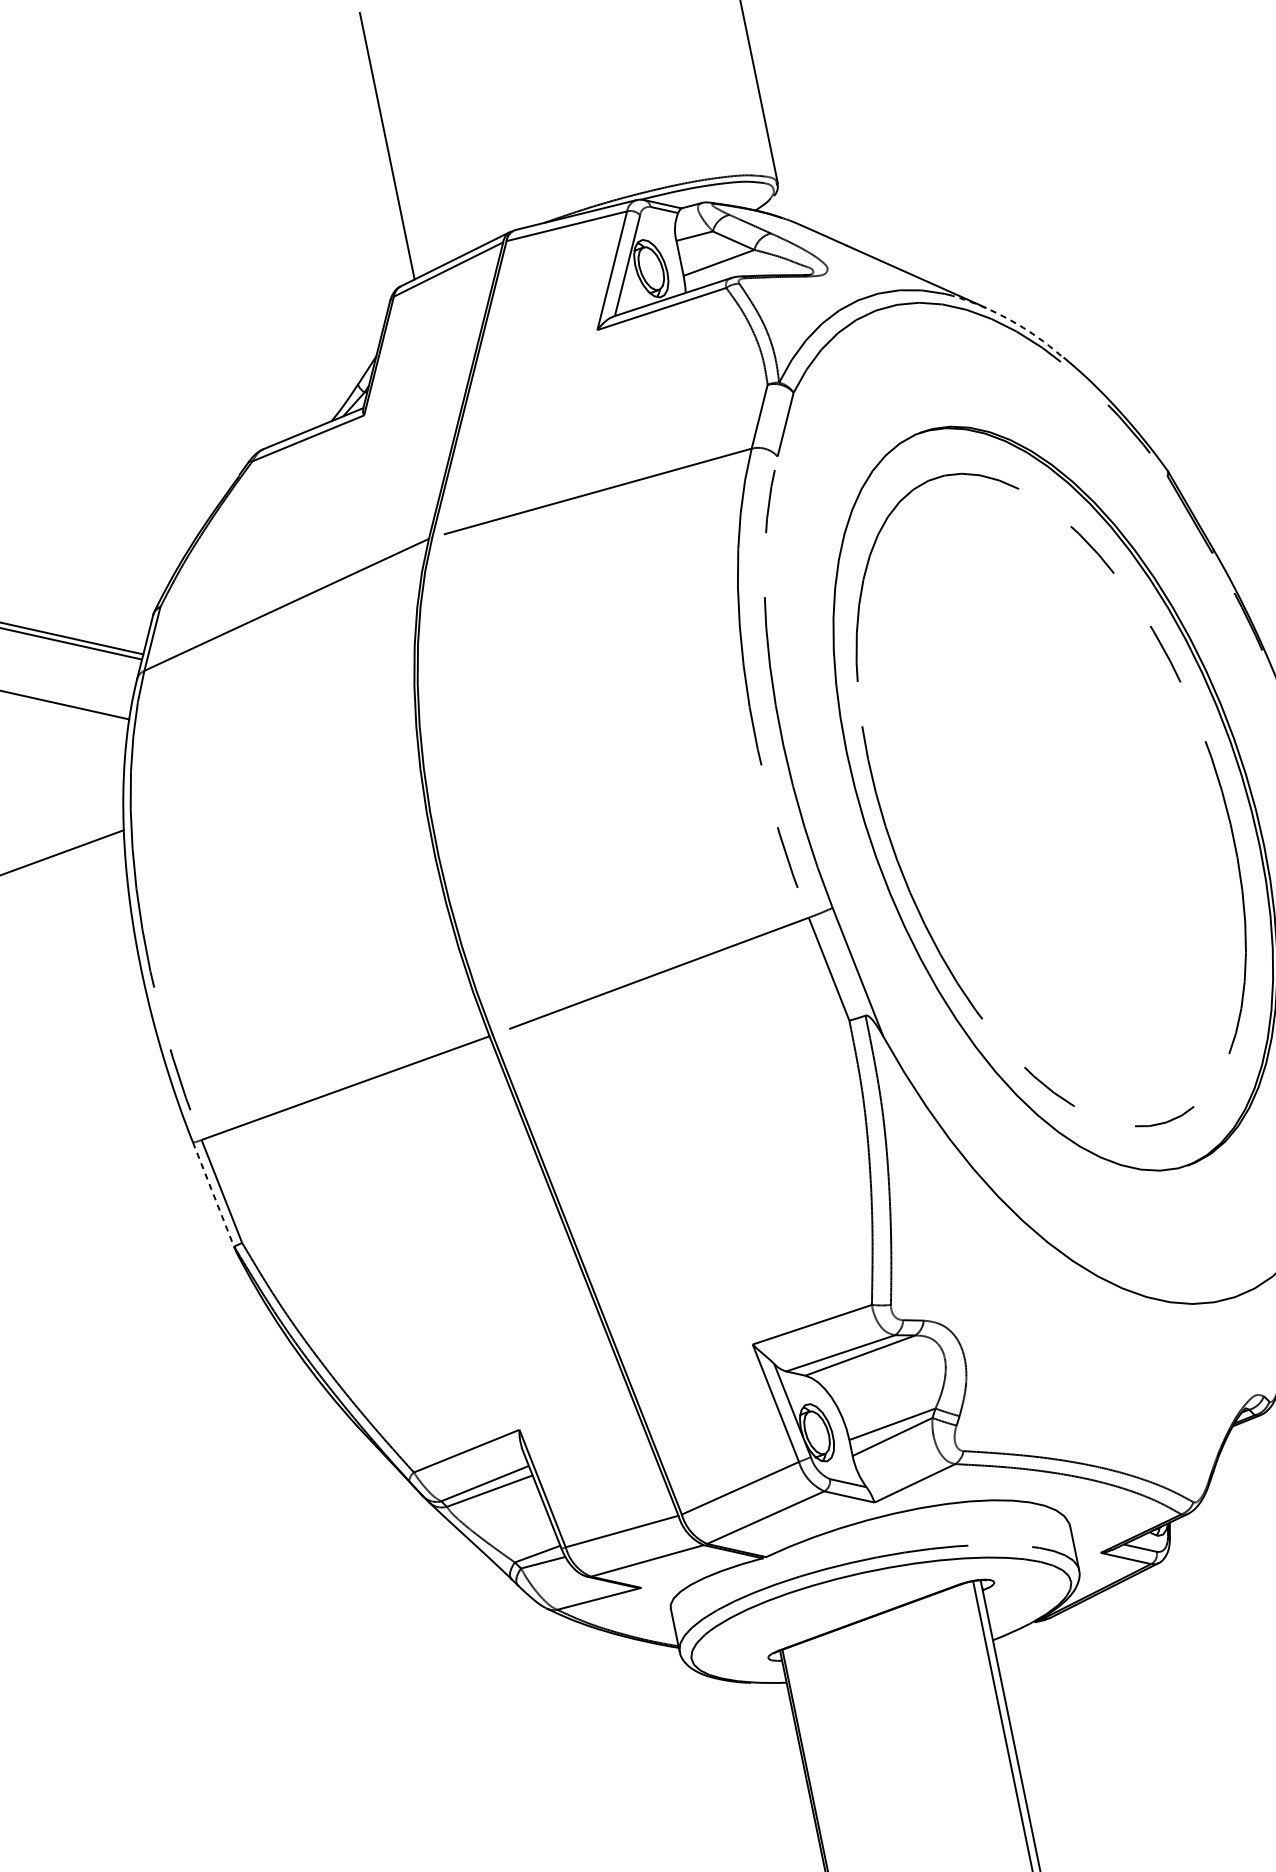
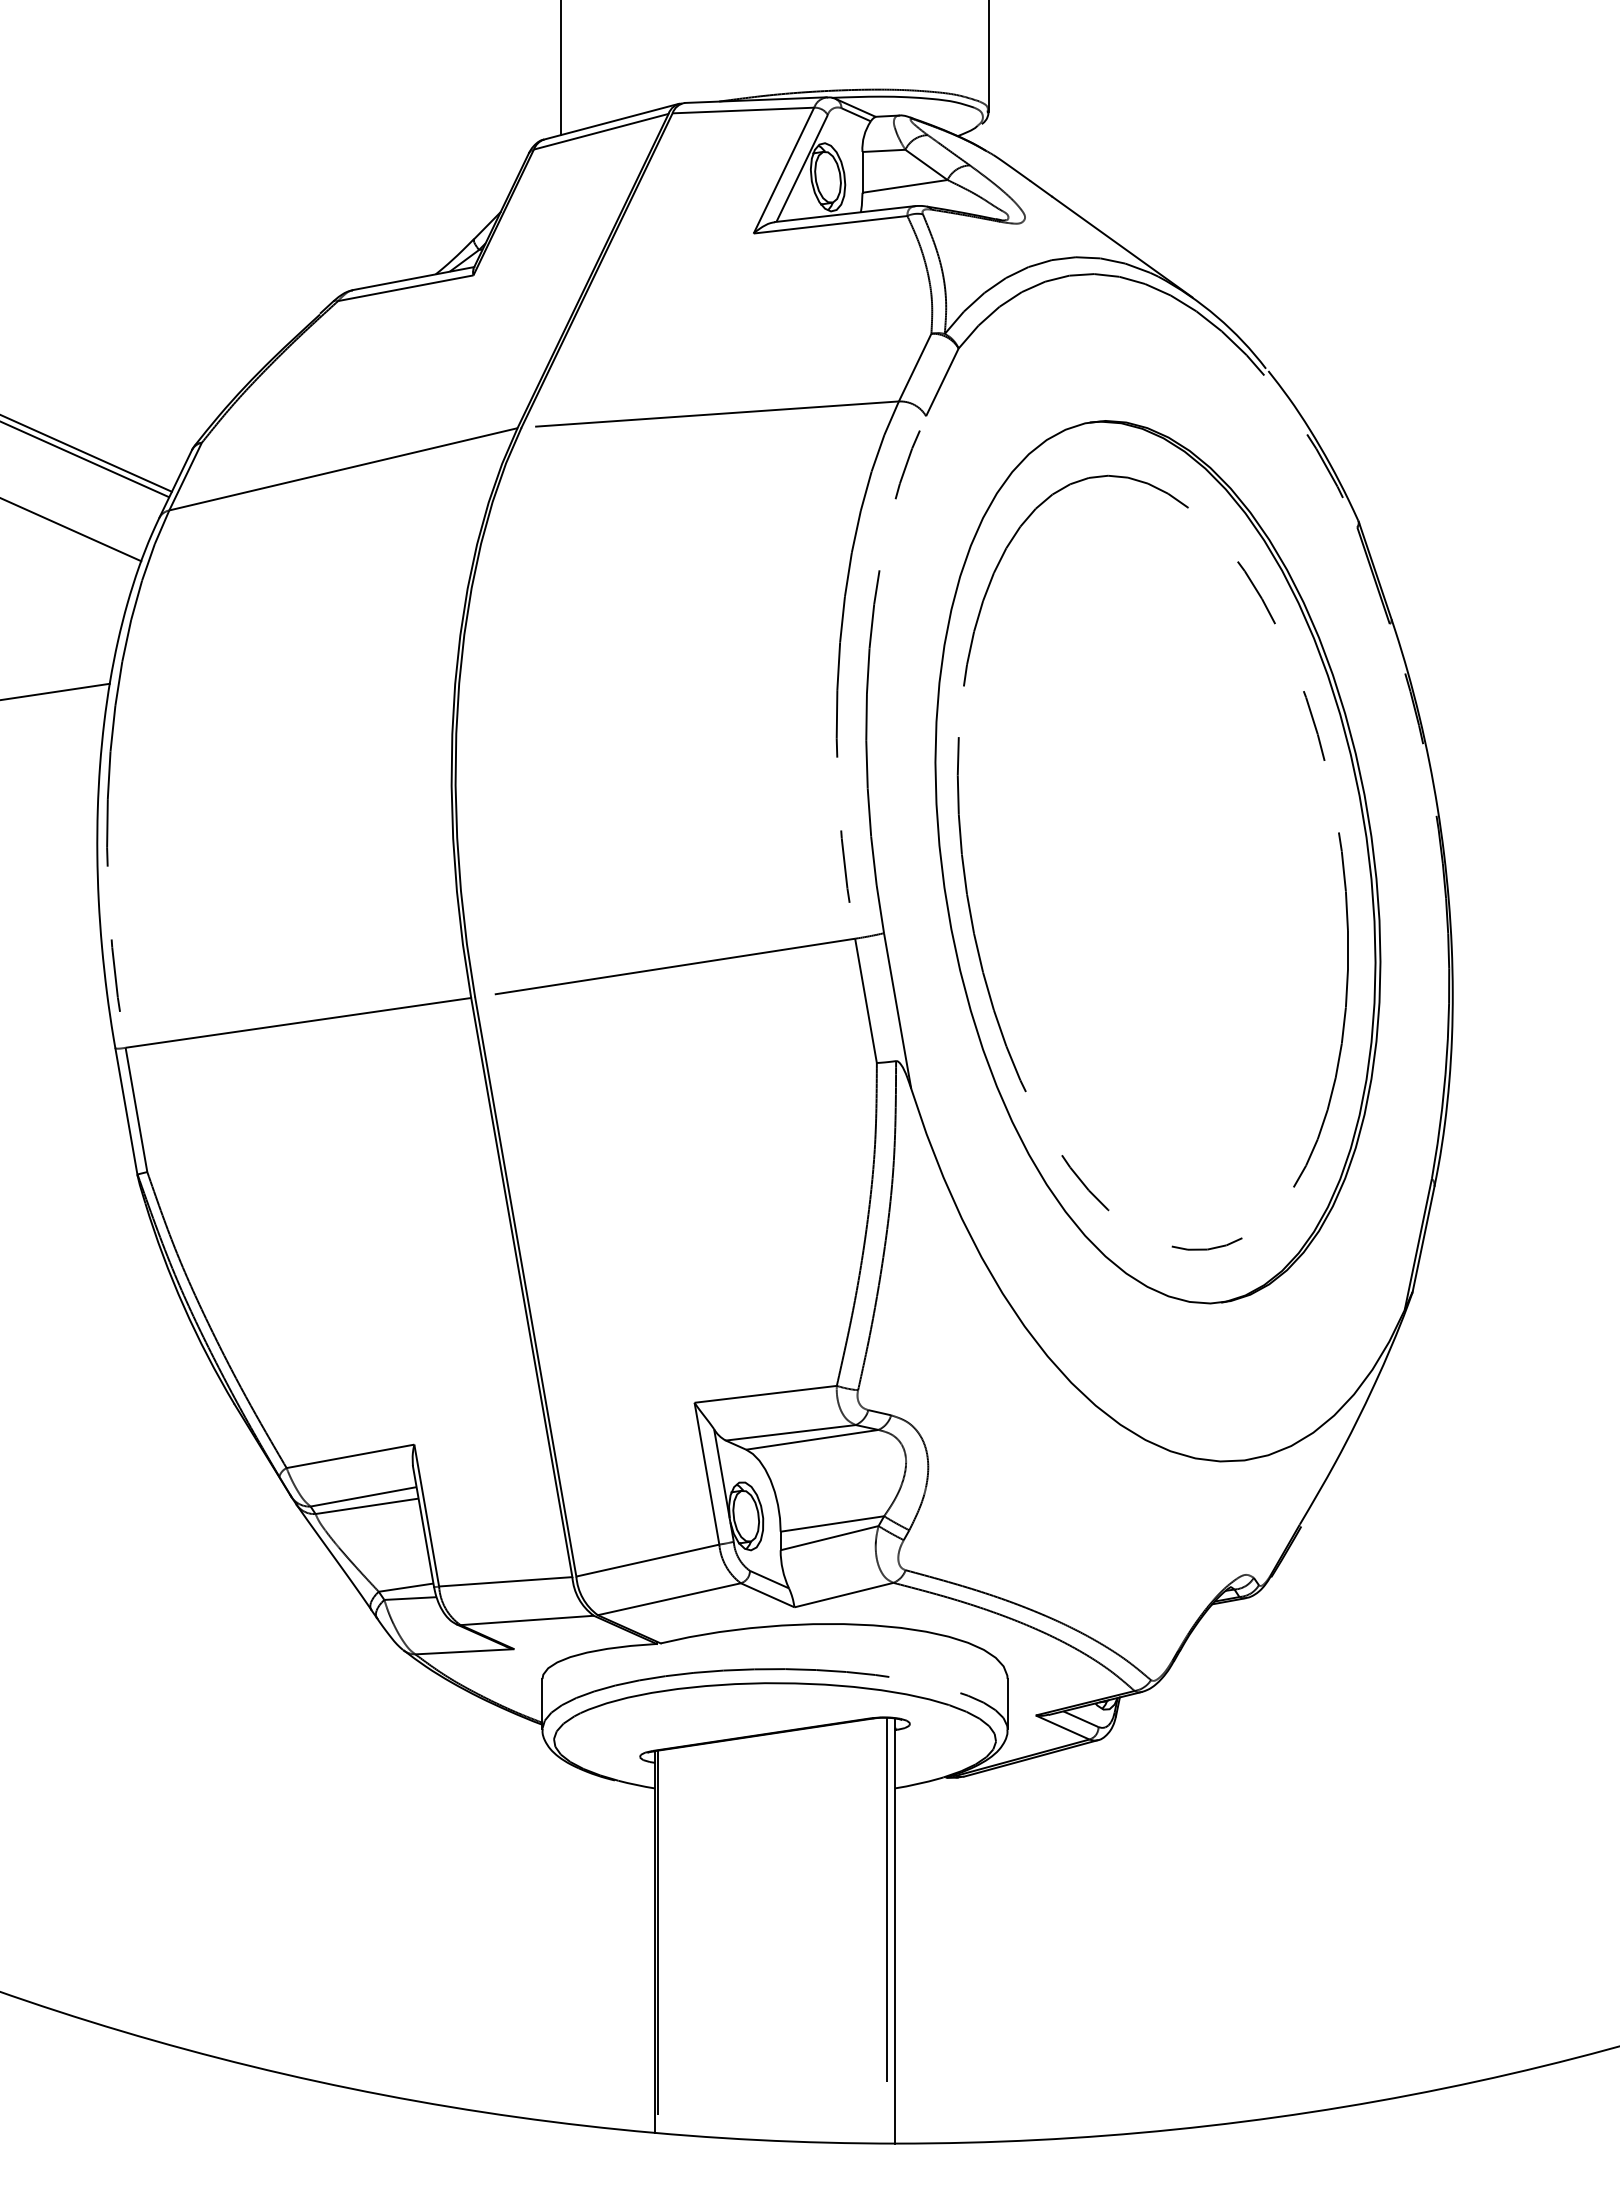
arc: (1010, 319) -> (1217, 316), dashed -> solid
line: (213, 1195) -> (126, 1112), dashed -> solid

